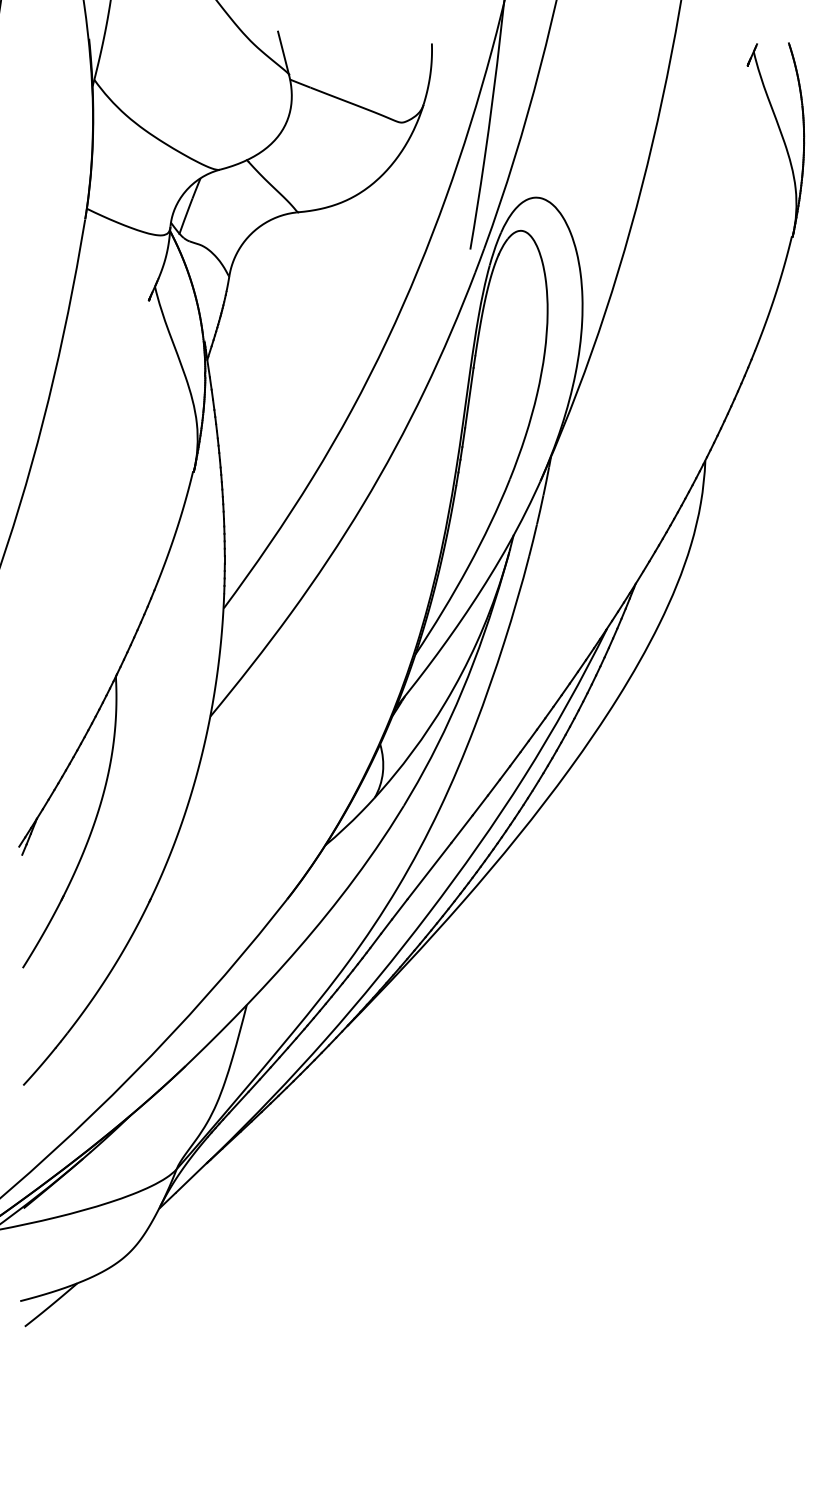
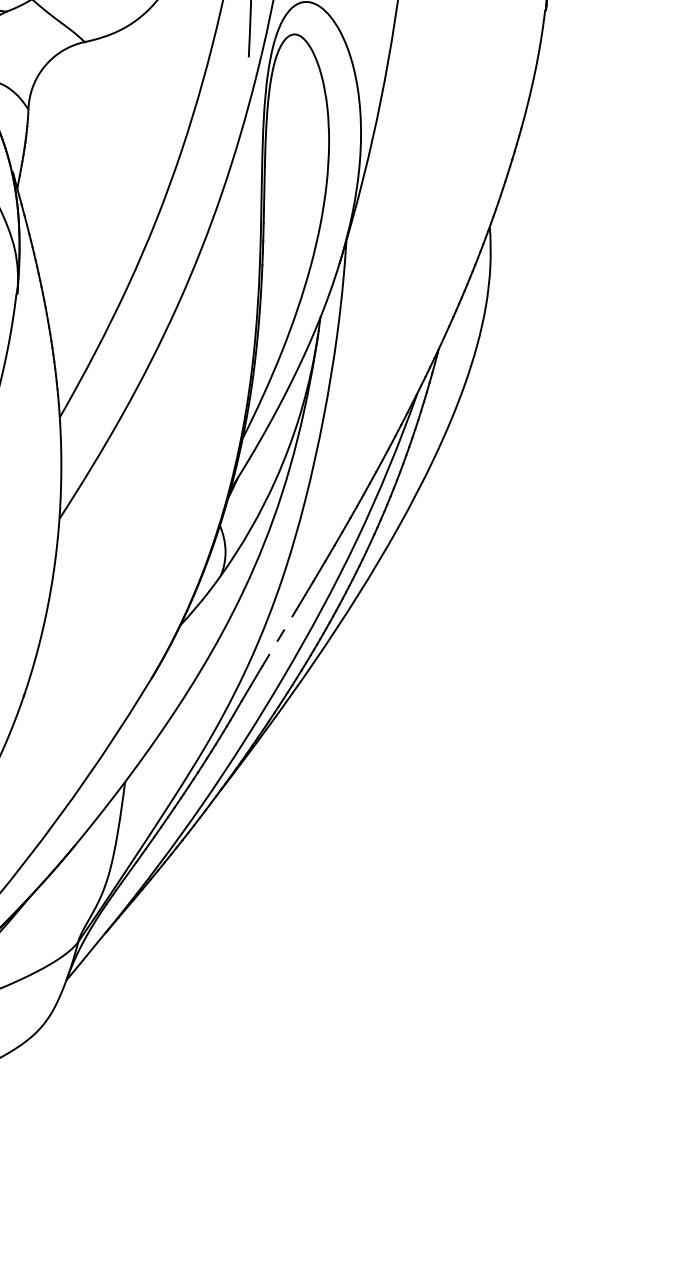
line: (429, 871) -> (279, 638), solid -> dashed

